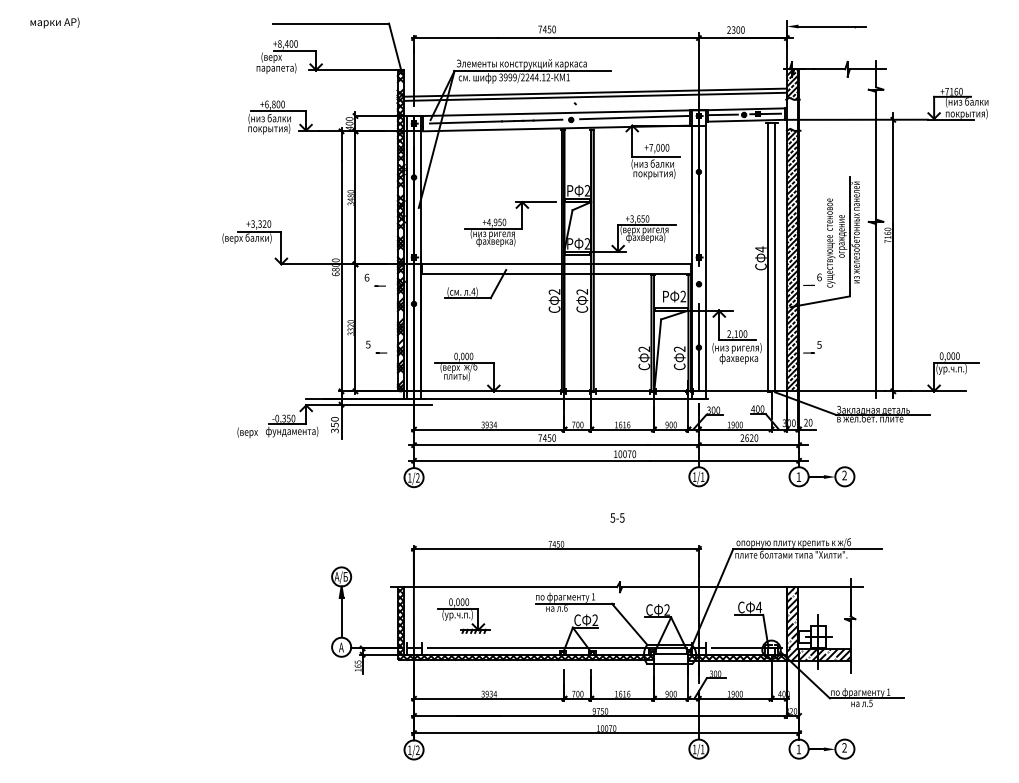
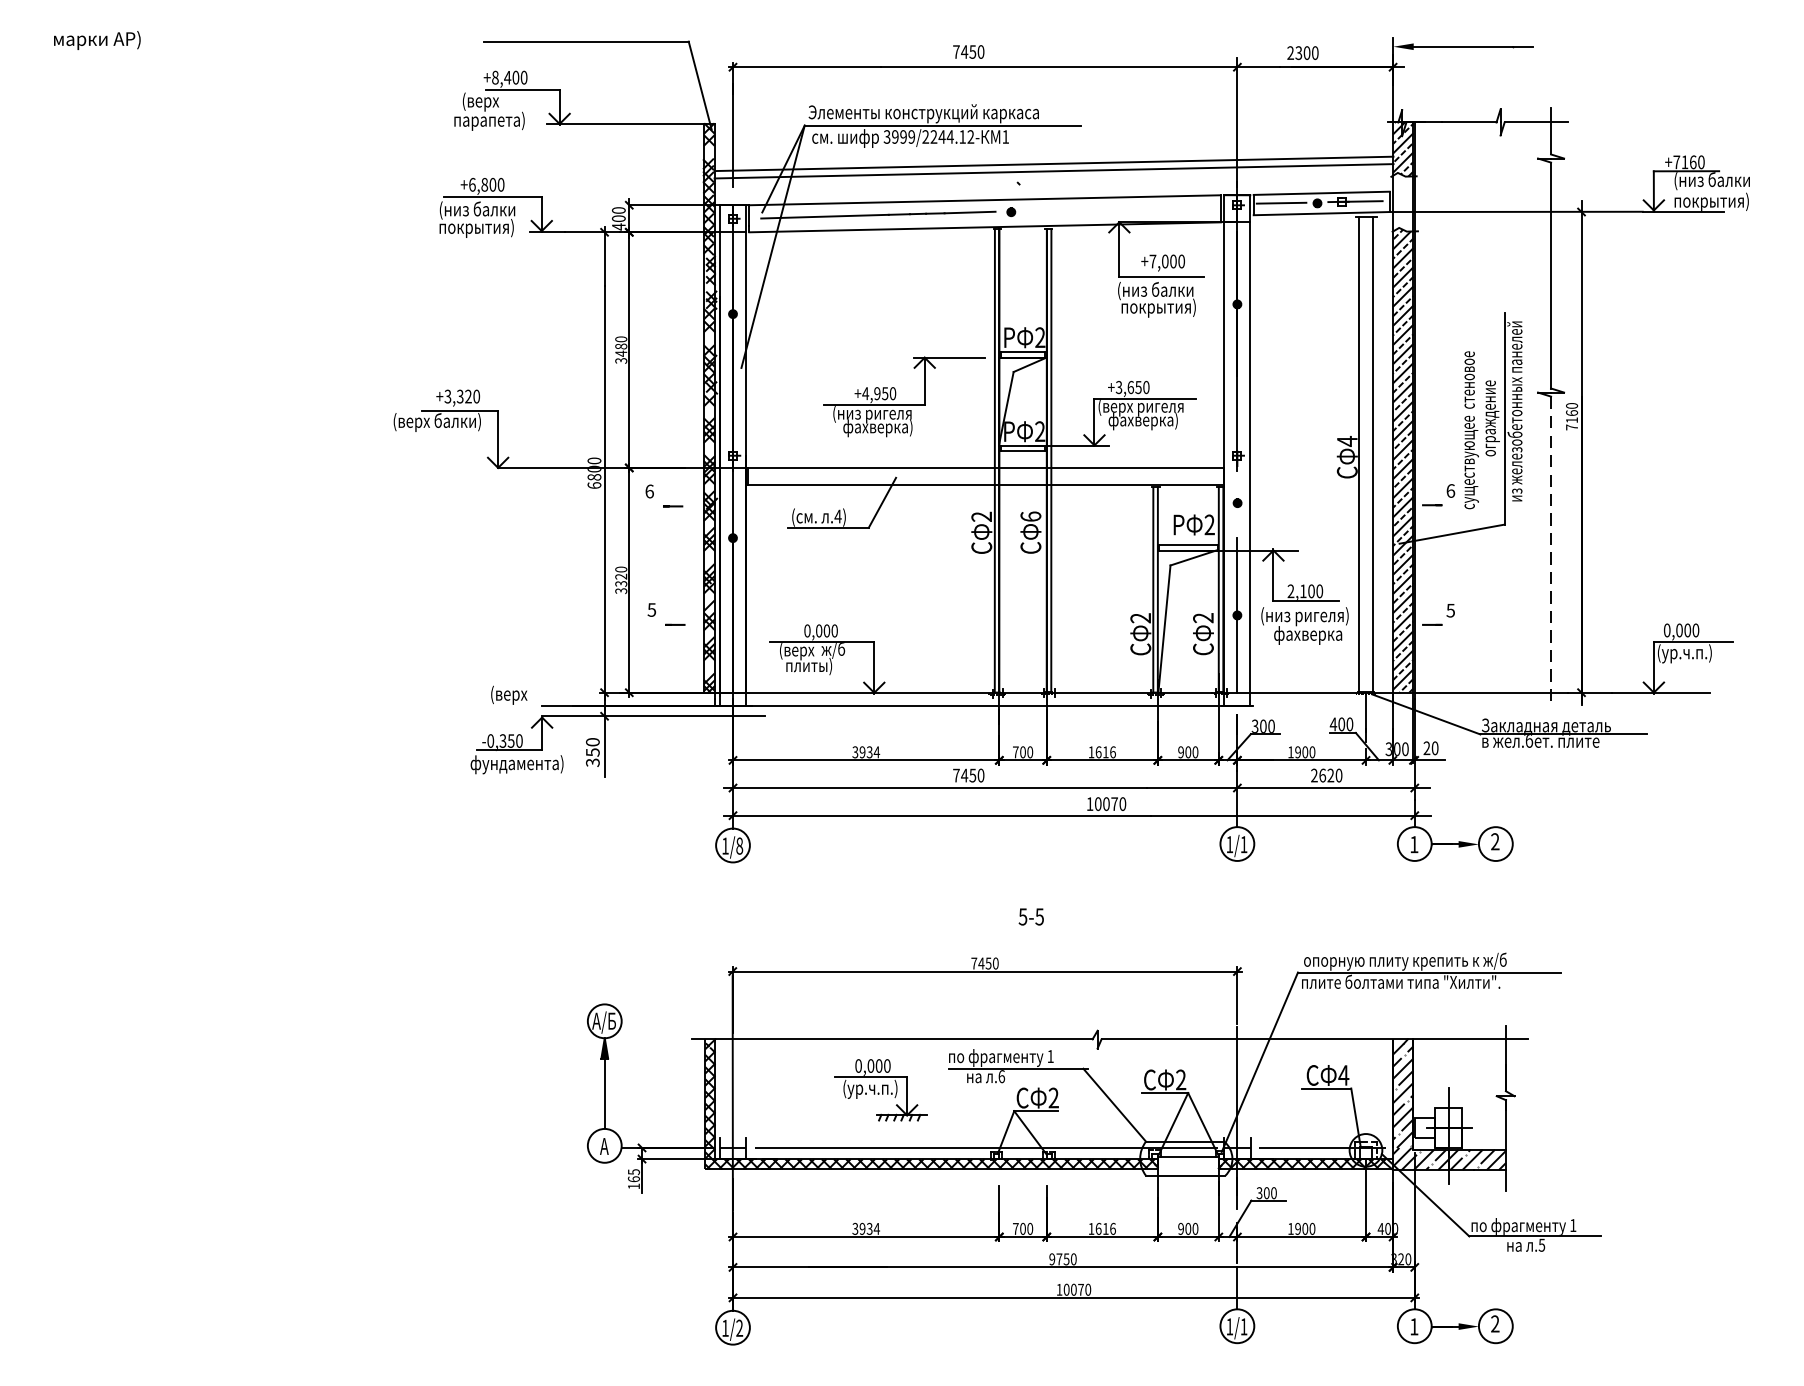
line: (634, 117) -> (1123, 207), removed
text: (582, 291) -> (1031, 515), 2 -> 6
line: (876, 311) -> (1551, 551), solid -> dashed
text: (247, 432) -> (508, 694), moved
text: (417, 477) -> (739, 845), 1/2 -> 1/8
text: (617, 517) -> (1031, 916), moved
part: (463, 615) -> (880, 1089), moved

